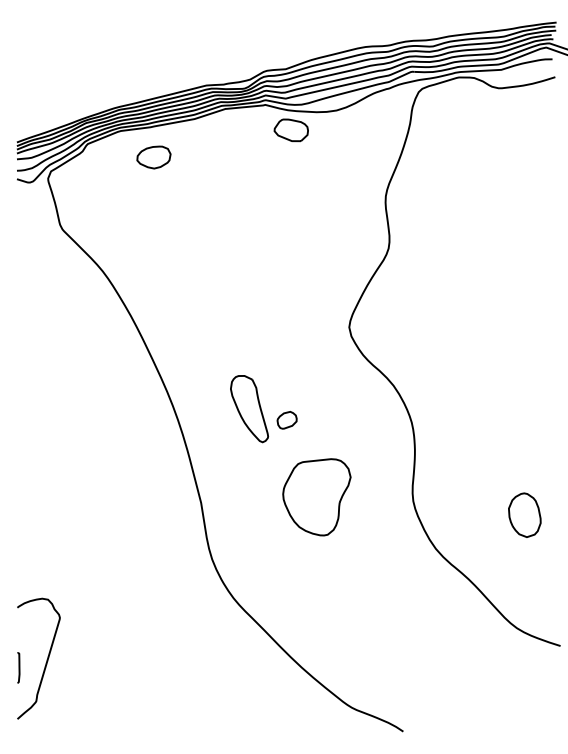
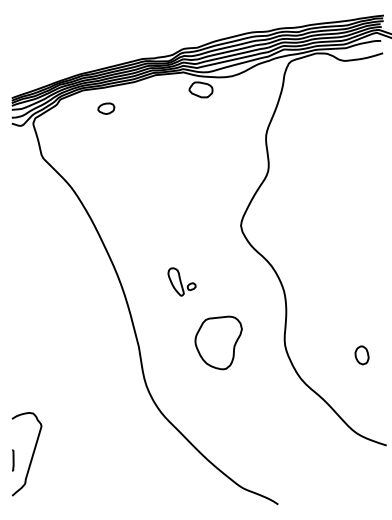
part: (154, 157) -> (106, 108), size x0.7
part: (262, 408) -> (181, 281), size x0.6
part: (523, 515) -> (361, 355), size x0.6

